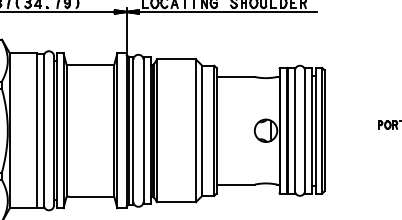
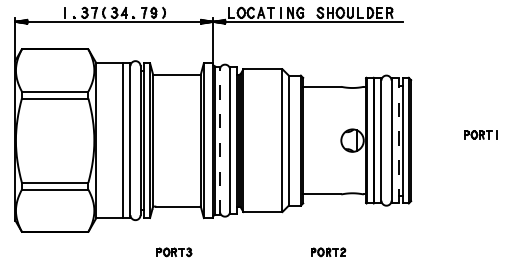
line: (133, 130) -> (220, 140), solid -> dashed
line: (311, 130) -> (398, 140), solid -> dashed

